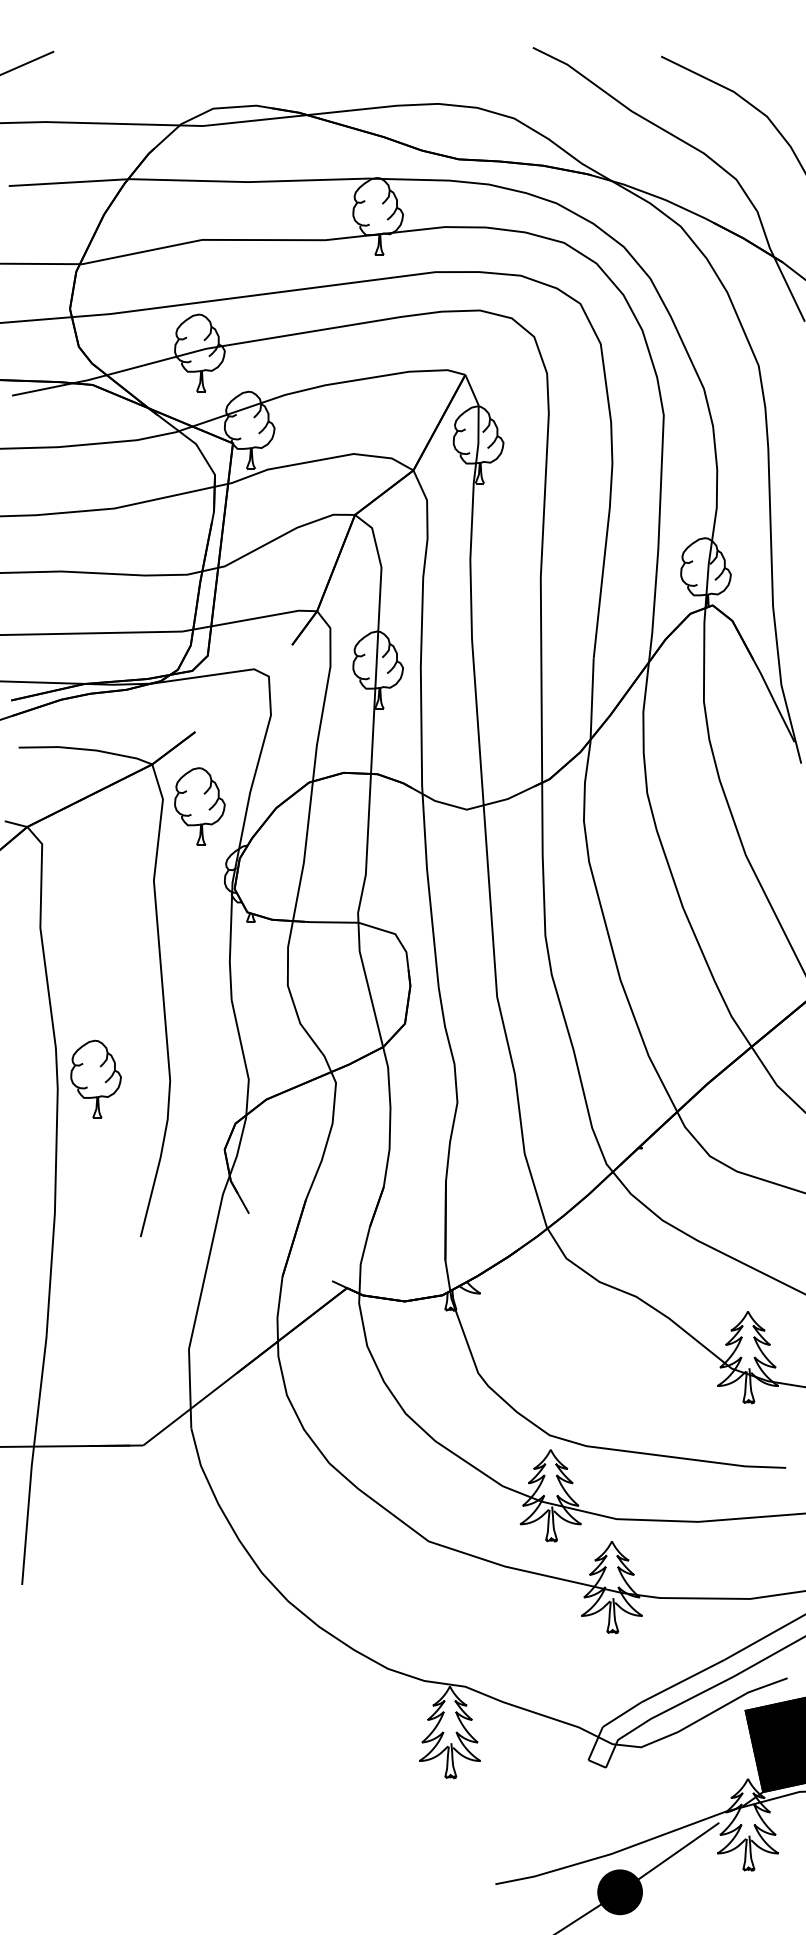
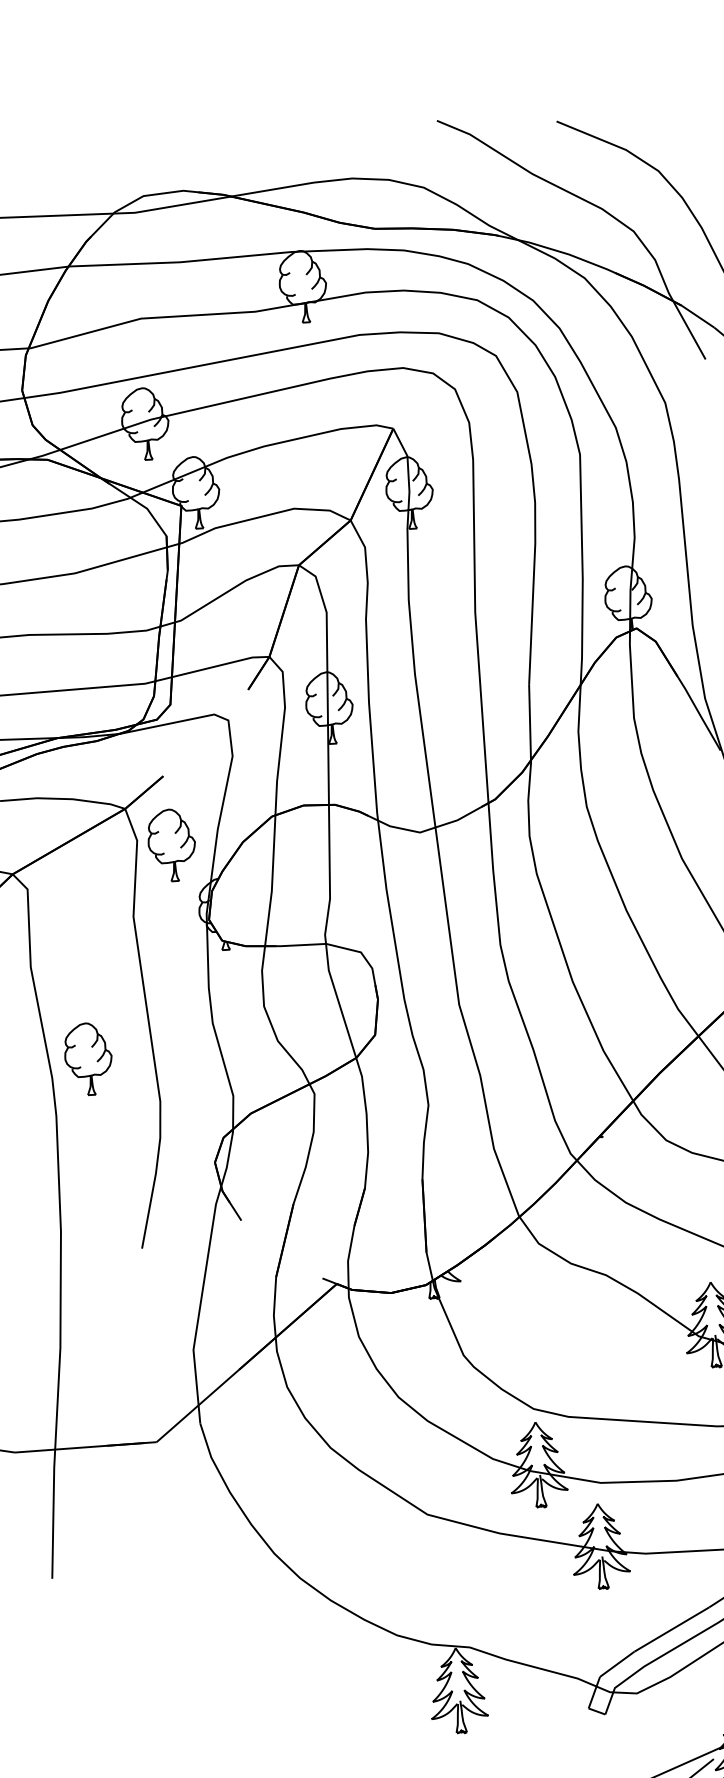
part: (95, 1078) -> (87, 1058), moved

